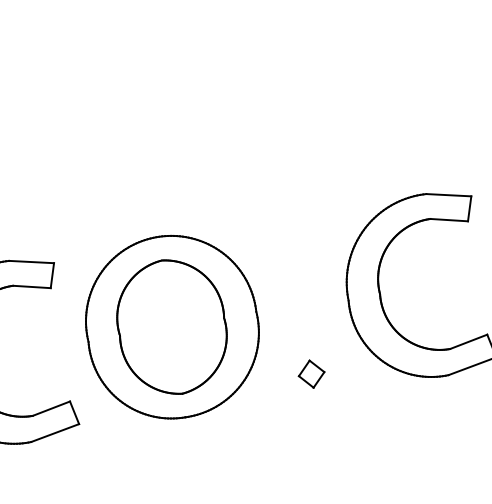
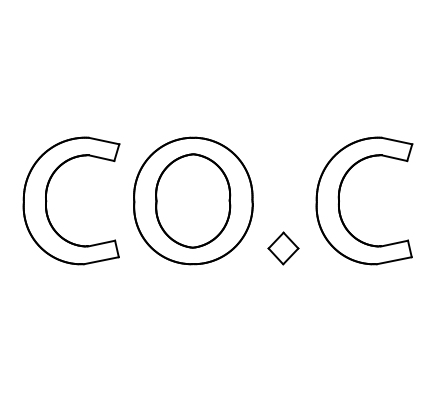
part: (311, 374) -> (283, 248), size x1.67

